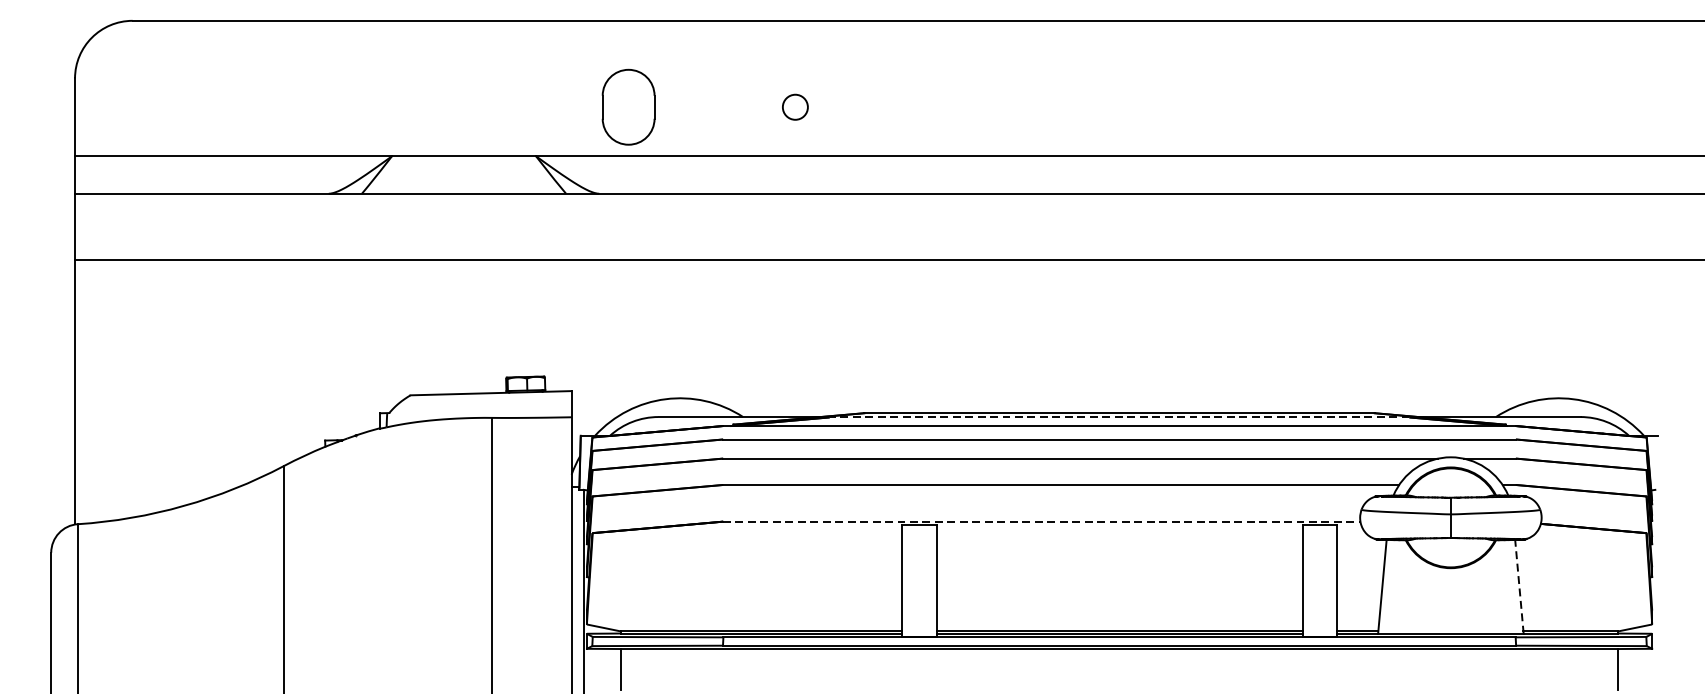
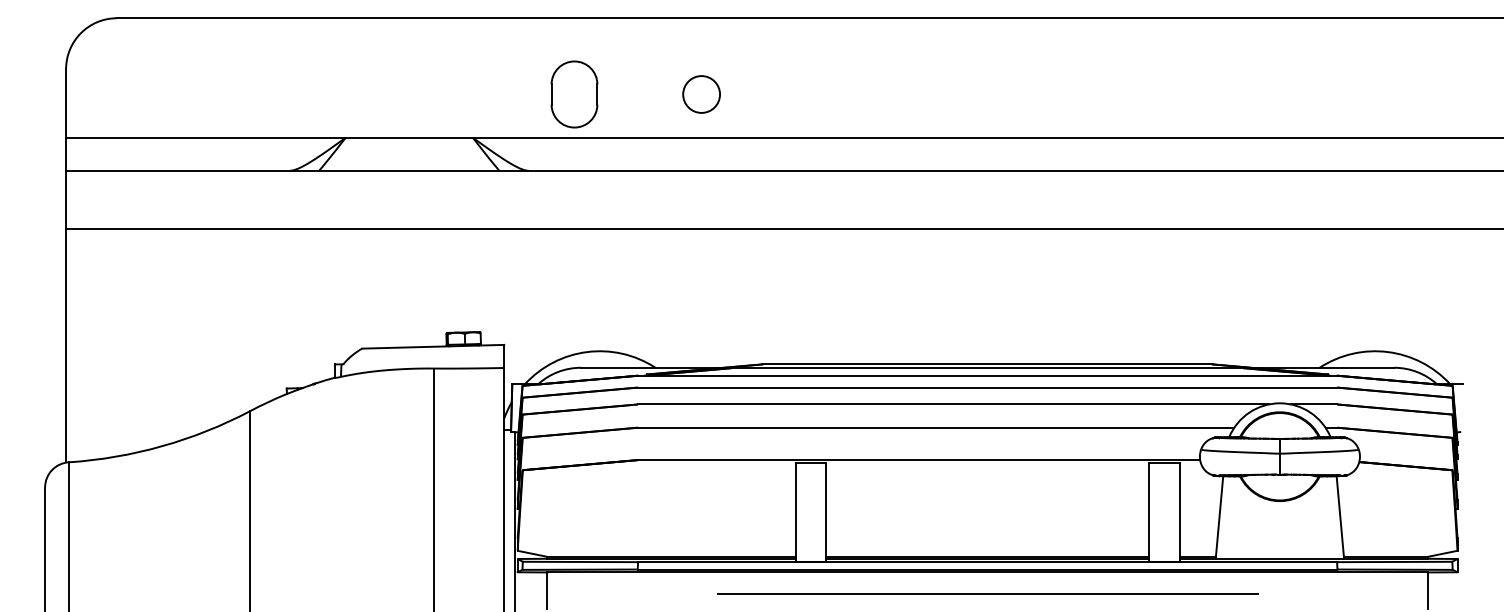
part: (628, 107) -> (574, 94), moved
circle: (795, 107) -> (701, 94), size x1.67
line: (1119, 417) -> (987, 368), dashed -> solid
line: (1042, 522) -> (919, 460), dashed -> solid
line: (1519, 586) -> (1340, 517), dashed -> solid
line: (1119, 672) -> (987, 593), added

